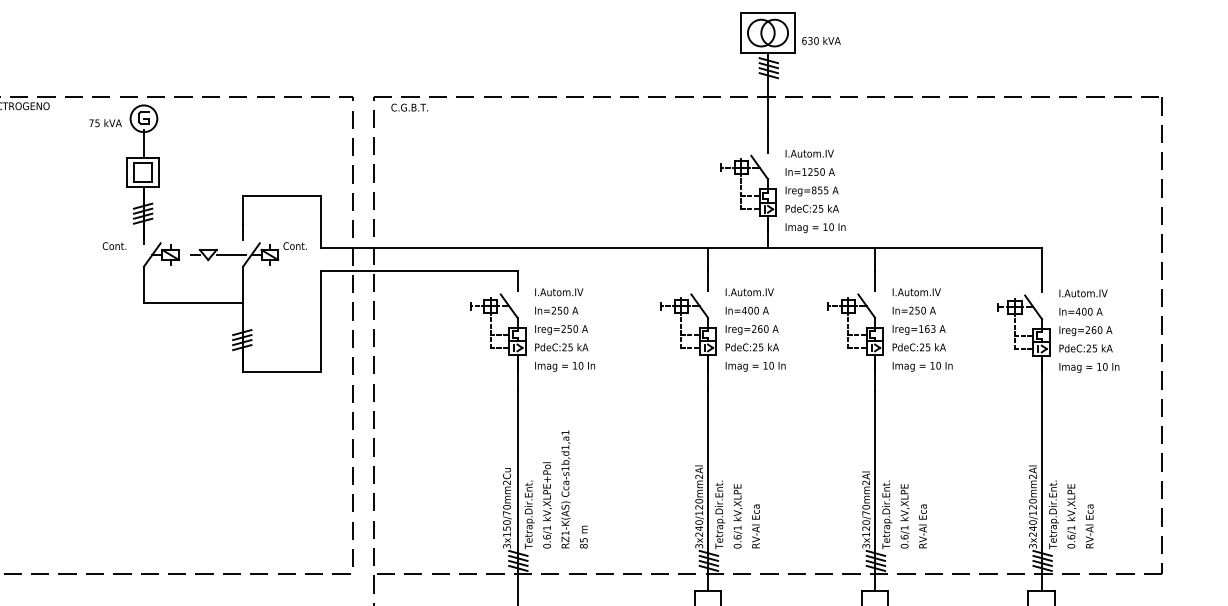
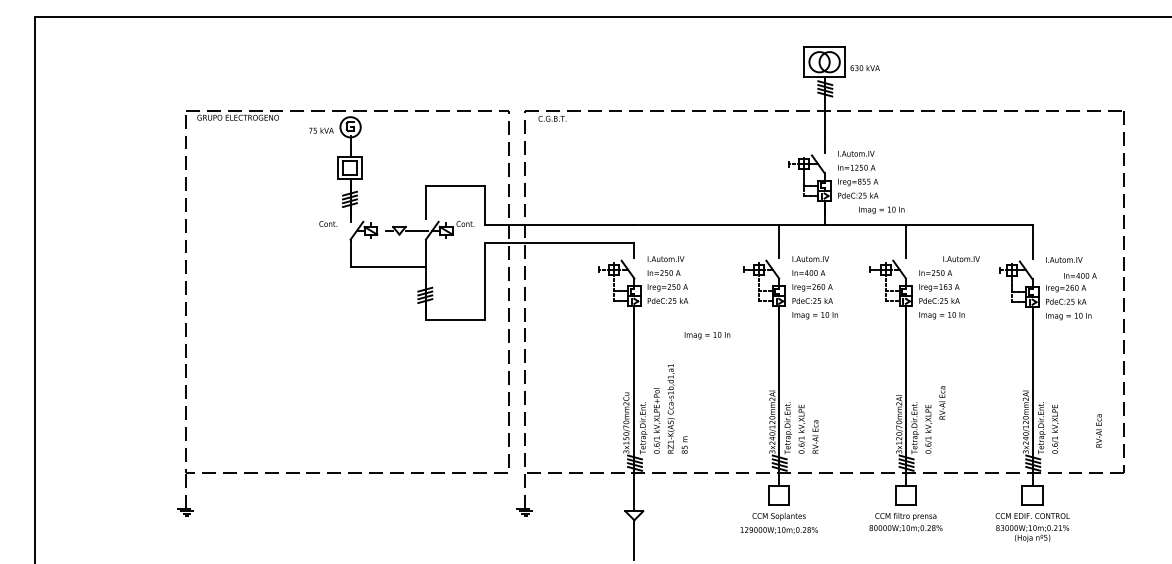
text: (815, 228) -> (881, 210), moved
text: (916, 291) -> (961, 258), moved
text: (1081, 311) -> (1080, 275), moved
text: (565, 366) -> (707, 335), moved
text: (923, 525) -> (942, 402), moved
text: (1089, 525) -> (1098, 430), moved

